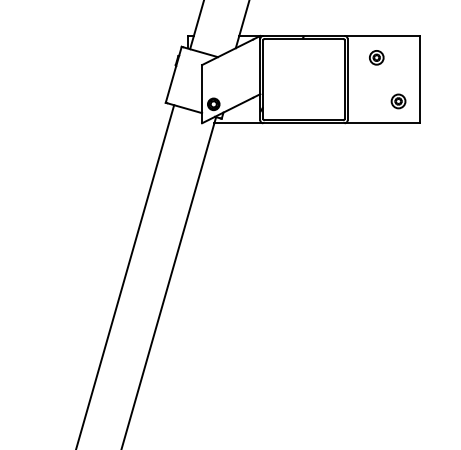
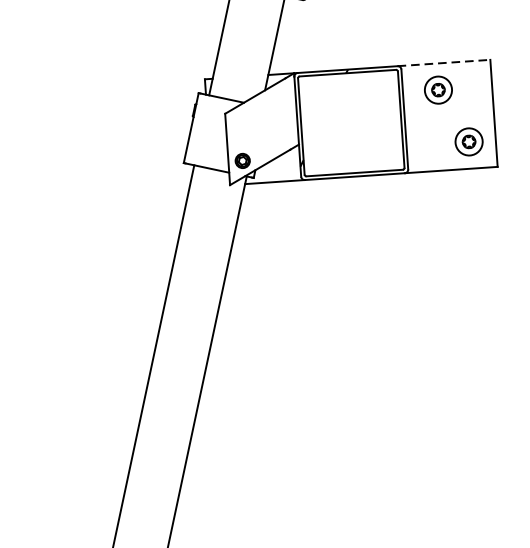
line: (382, 35) -> (443, 62), solid -> dashed
part: (376, 57) -> (438, 89), size x1.6
part: (398, 101) -> (468, 142), size x1.6

